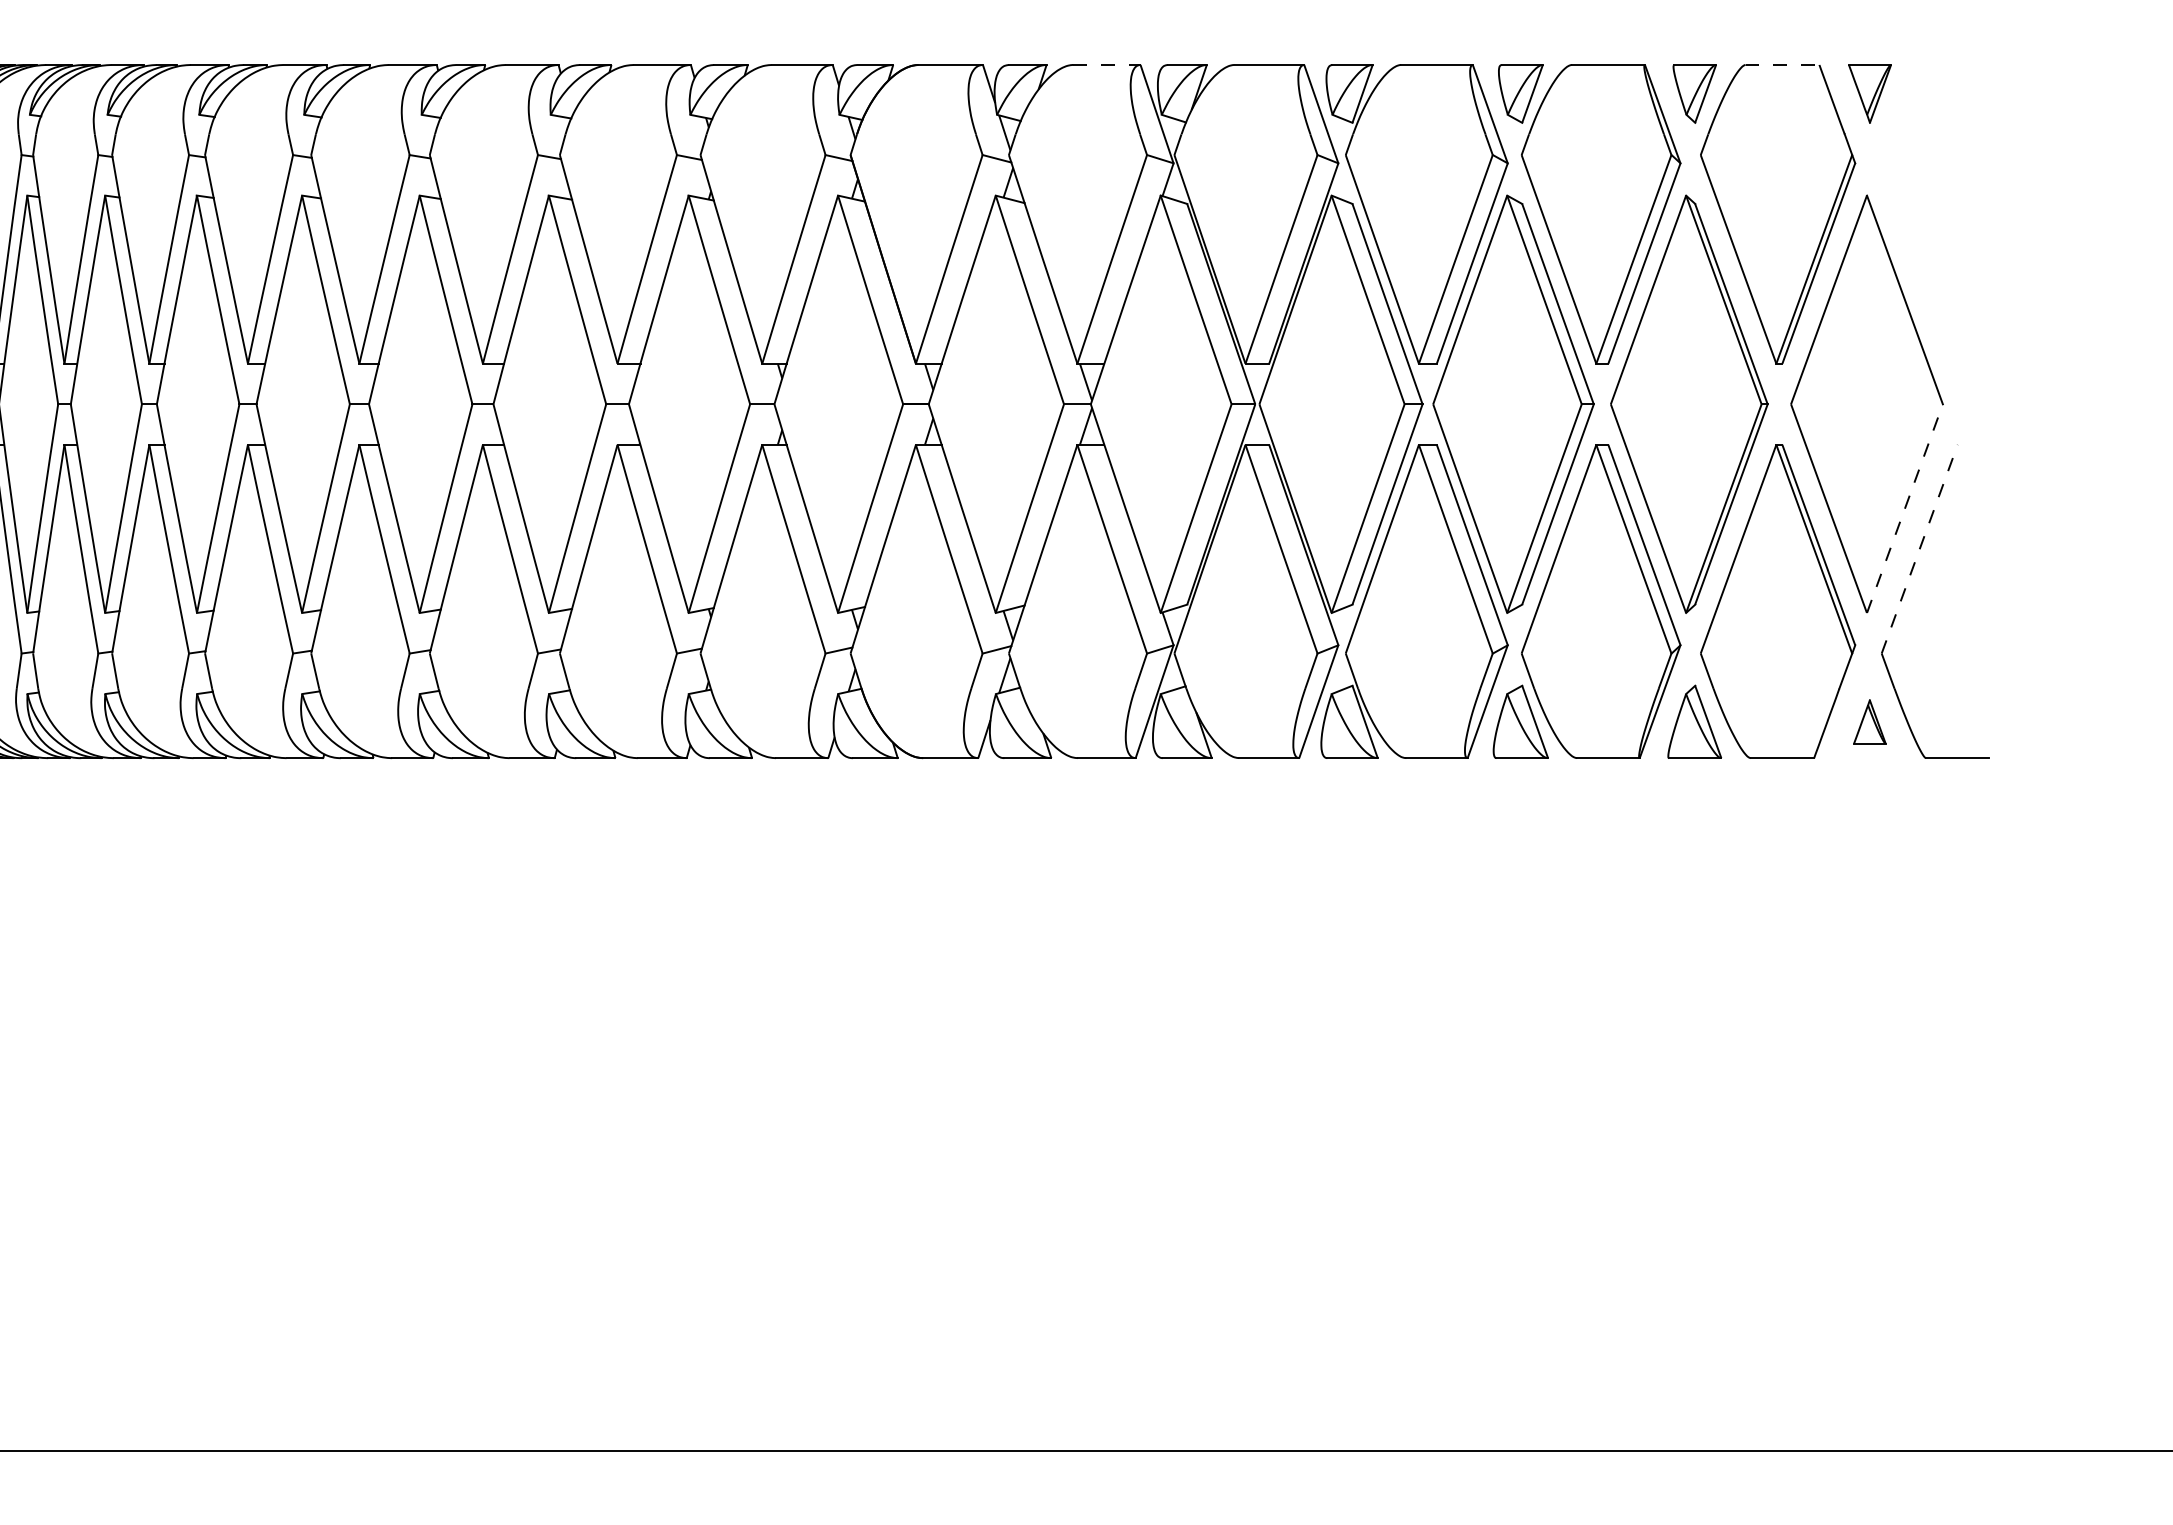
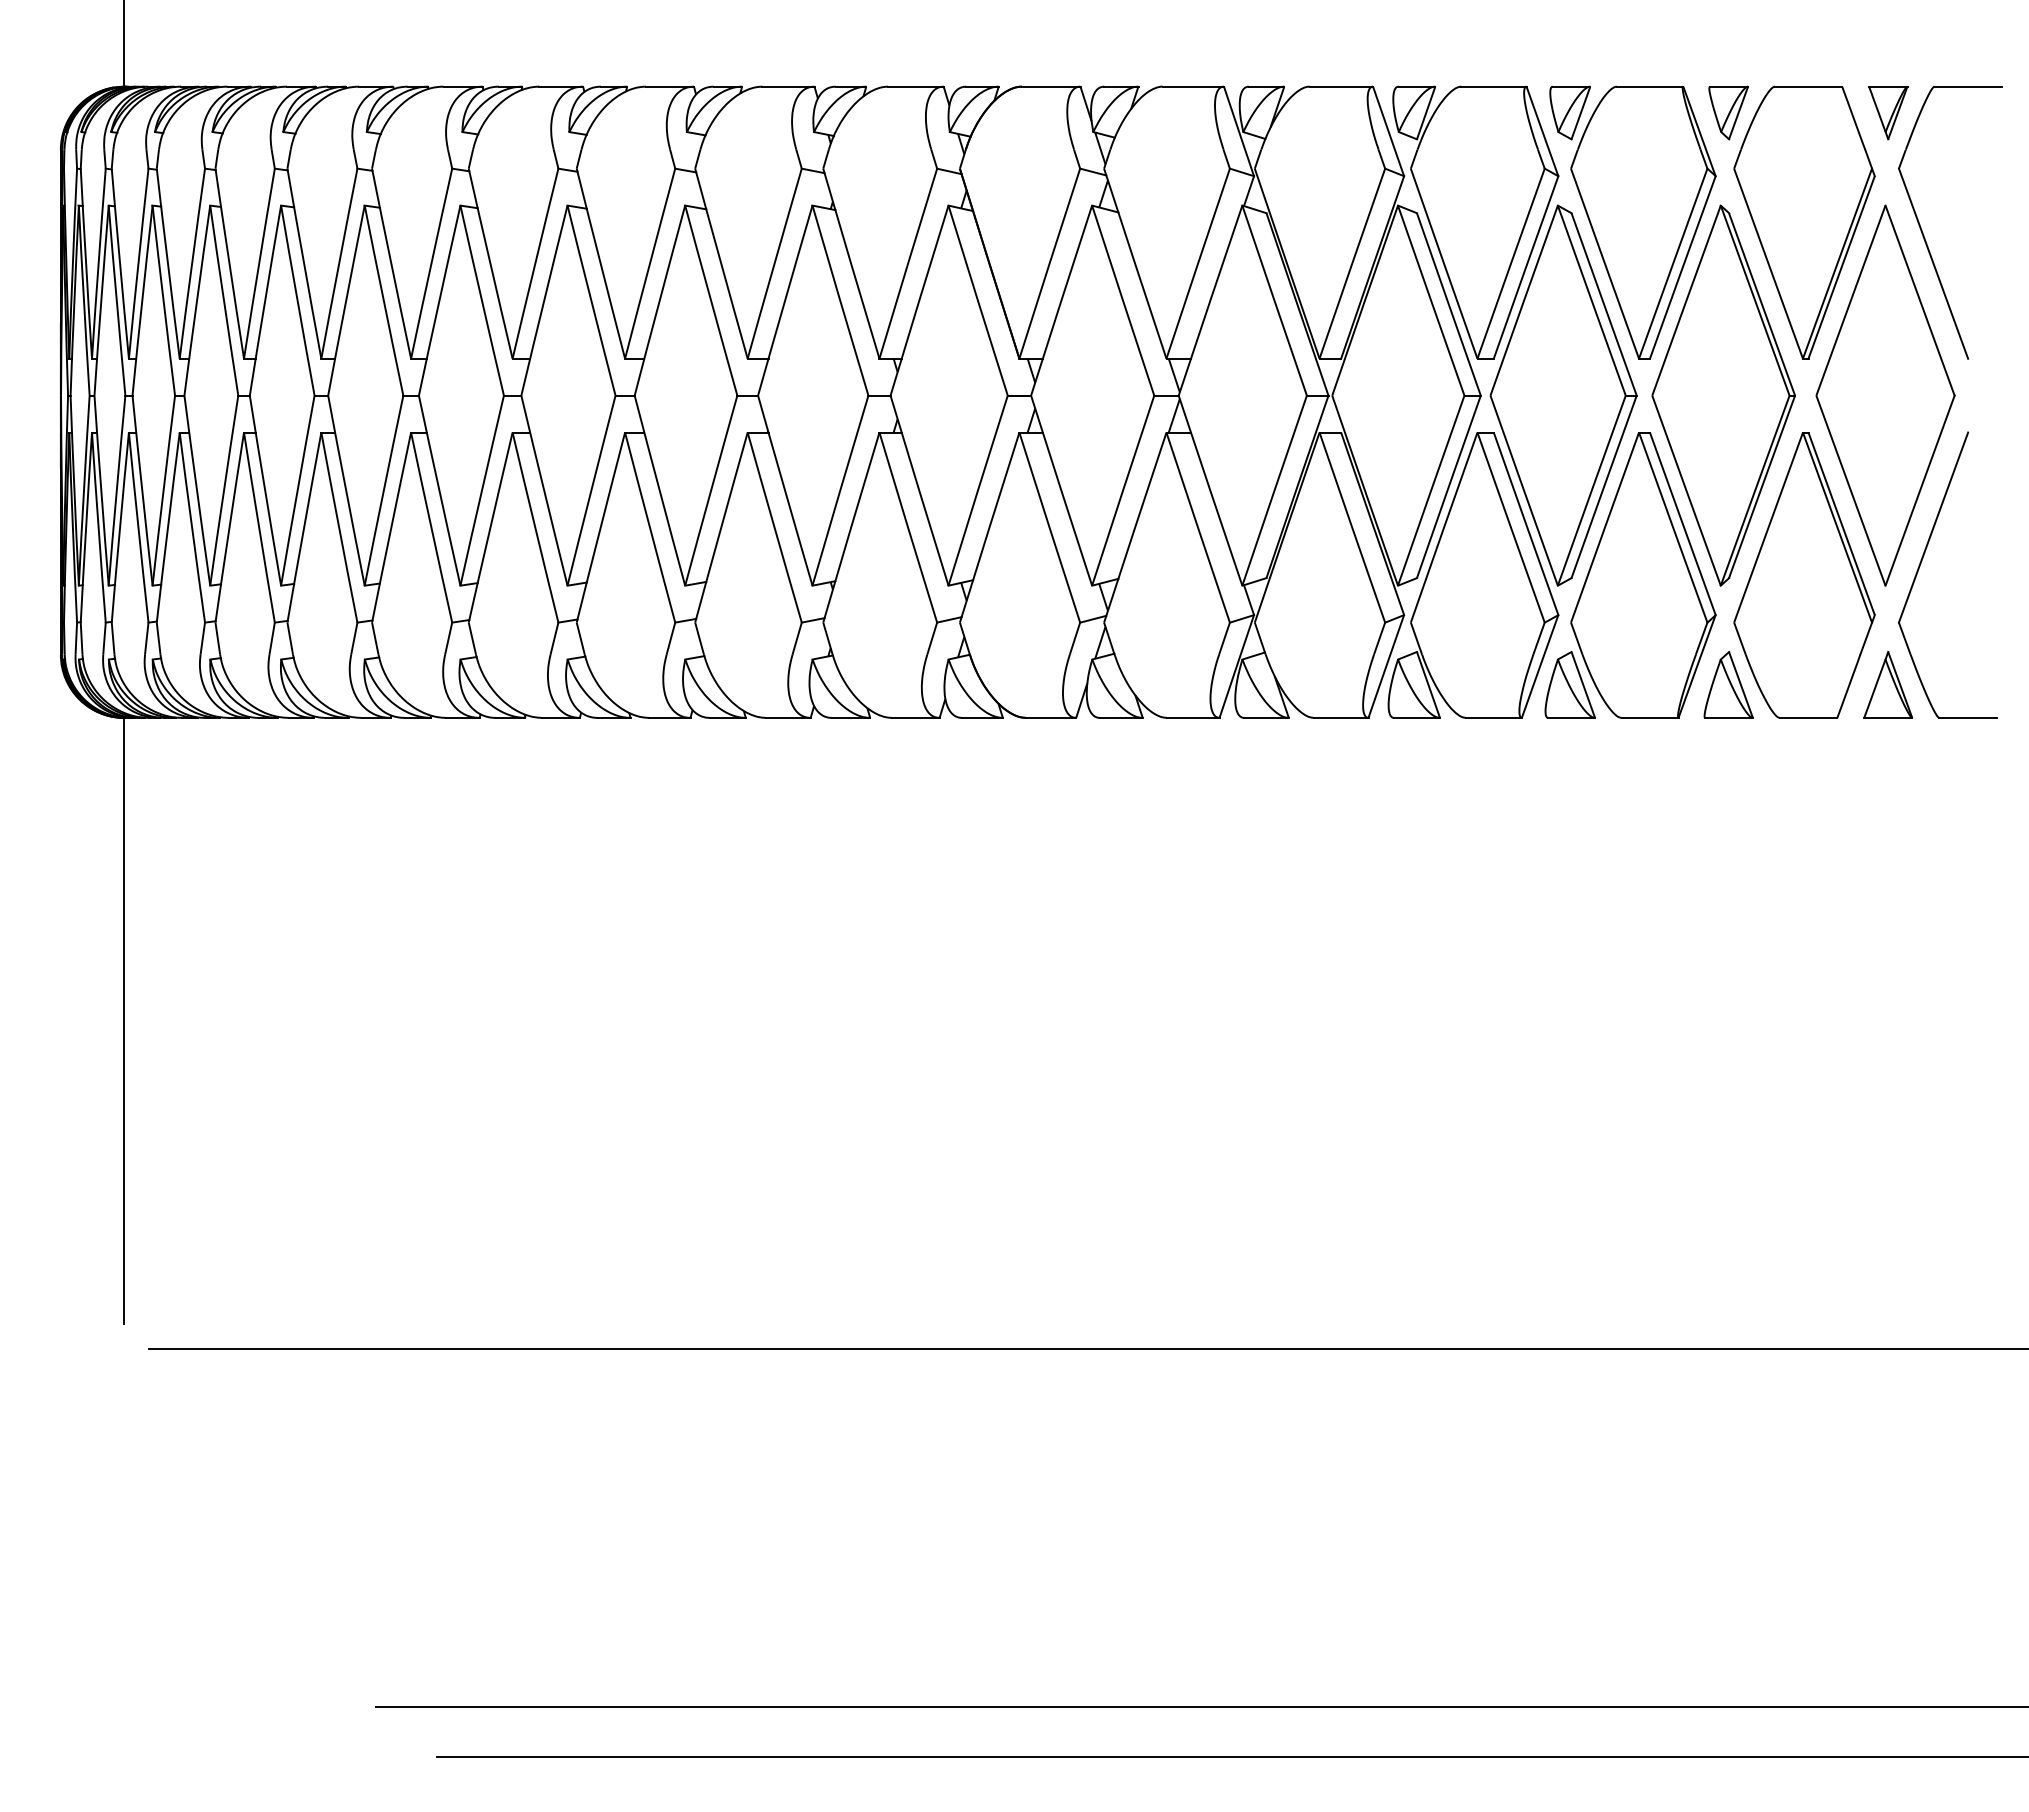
line: (1107, 64) -> (1193, 86), dashed -> solid
line: (1782, 64) -> (1808, 86), dashed -> solid
part: (1908, 225) -> (1923, 232), added
line: (1905, 508) -> (1920, 490), dashed -> solid
line: (1919, 549) -> (1933, 527), dashed -> solid
part: (1869, 721) -> (1887, 684), size x1.67

